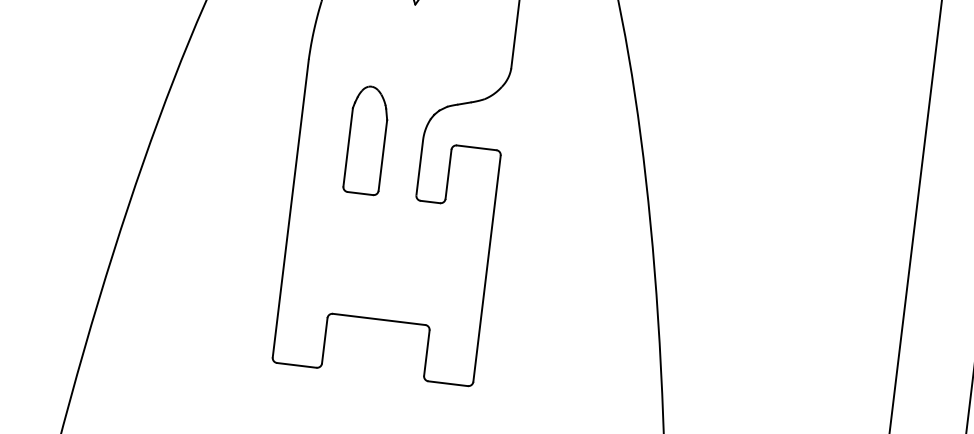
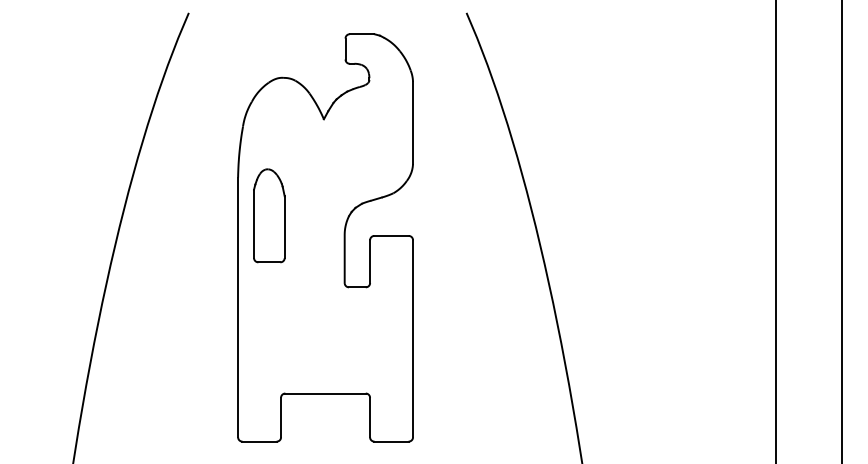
part: (367, 139) -> (269, 215), moved

